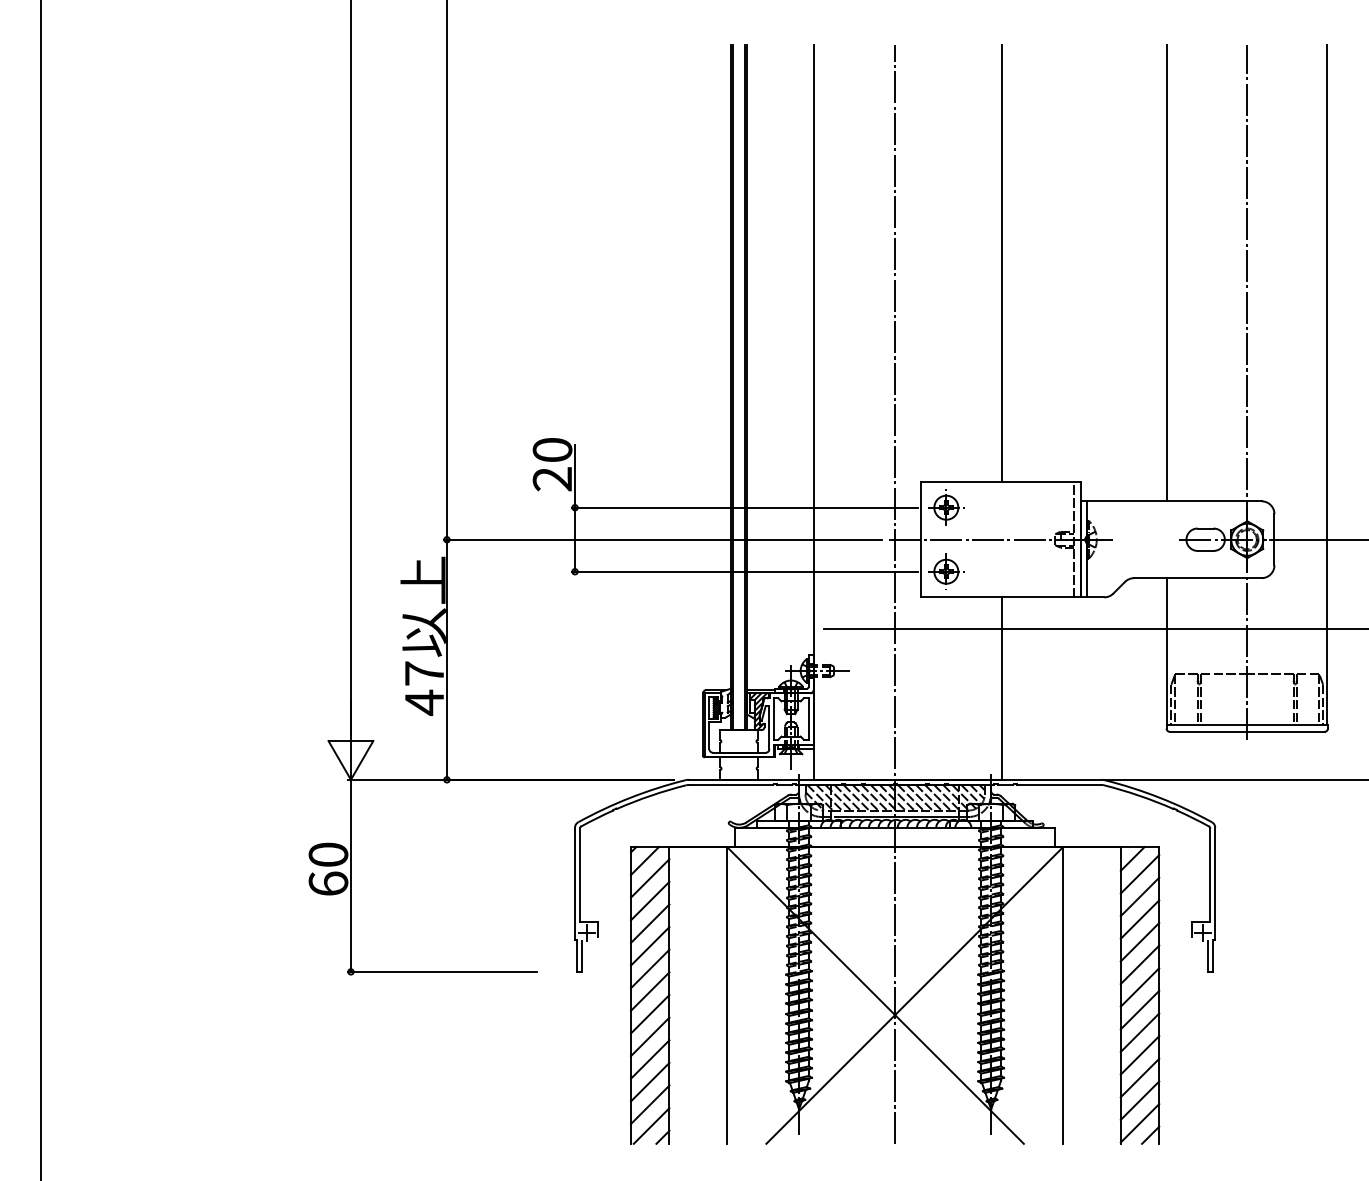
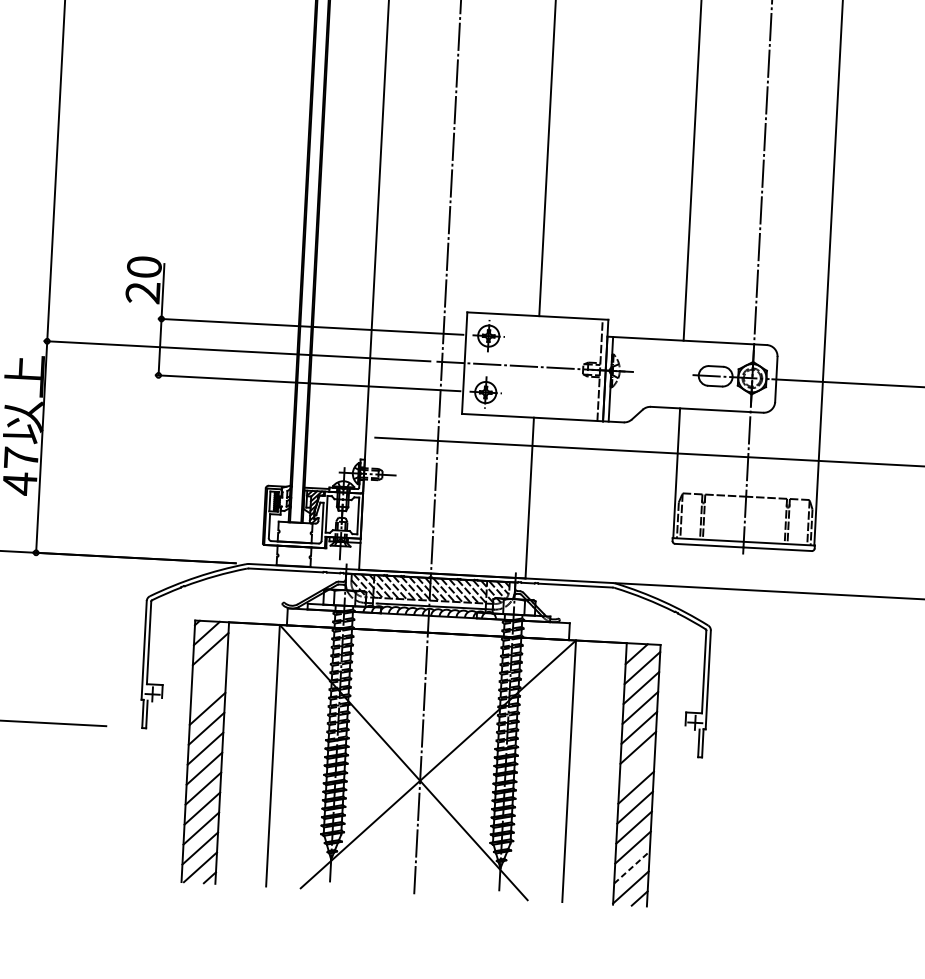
line: (650, 900) -> (209, 668), removed
line: (650, 923) -> (208, 688), removed
line: (1139, 987) -> (636, 767), removed
line: (1140, 1100) -> (632, 867), solid -> dashed

